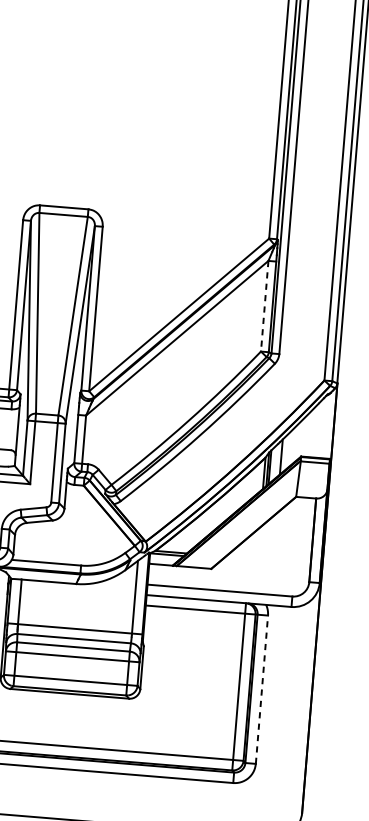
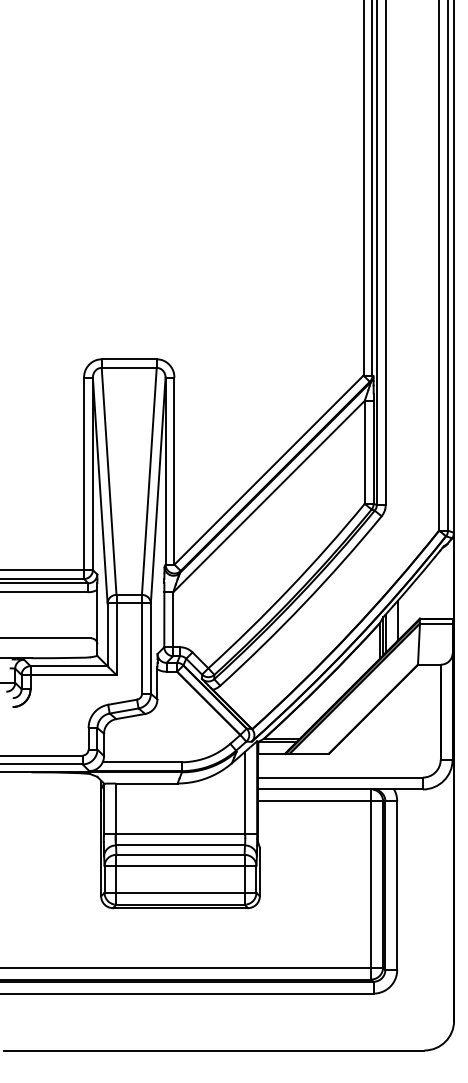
line: (264, 306) -> (364, 452), dashed -> solid
line: (262, 689) -> (397, 885), dashed -> solid

